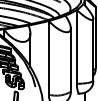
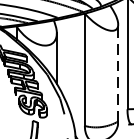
line: (70, 59) -> (117, 72), solid -> dashed

